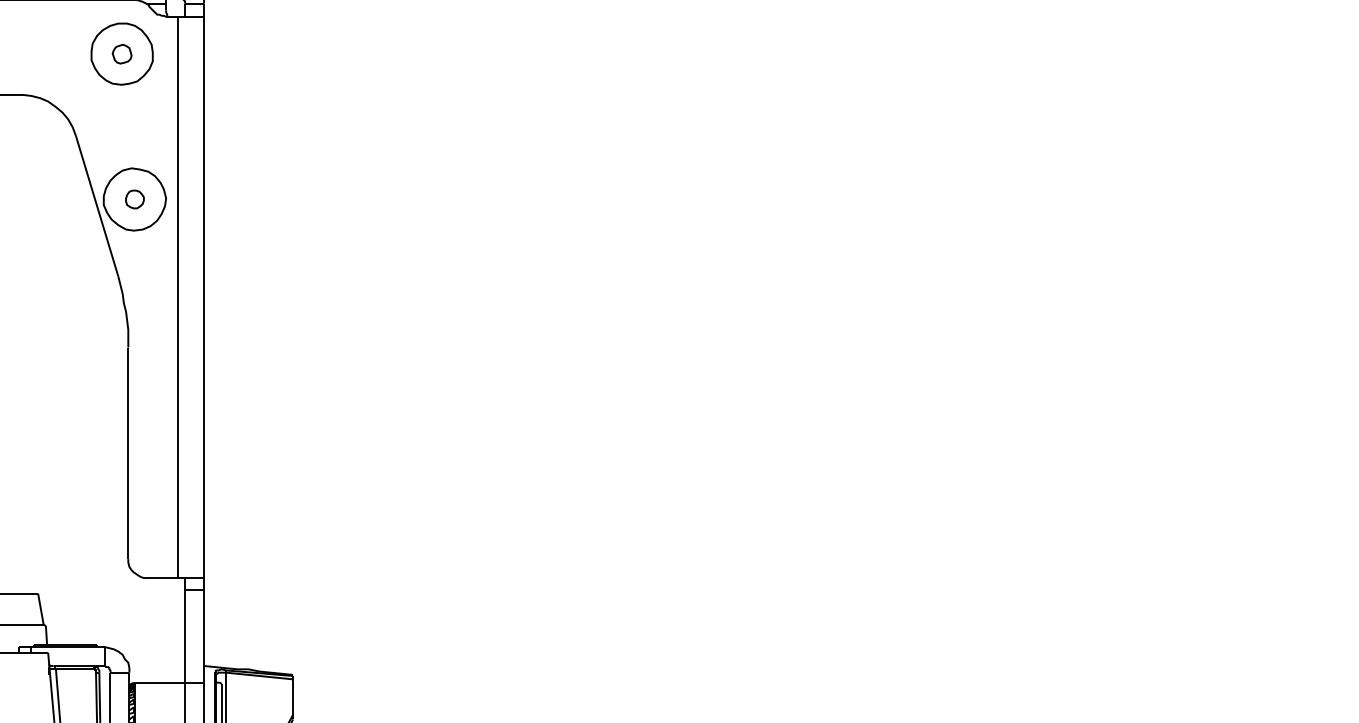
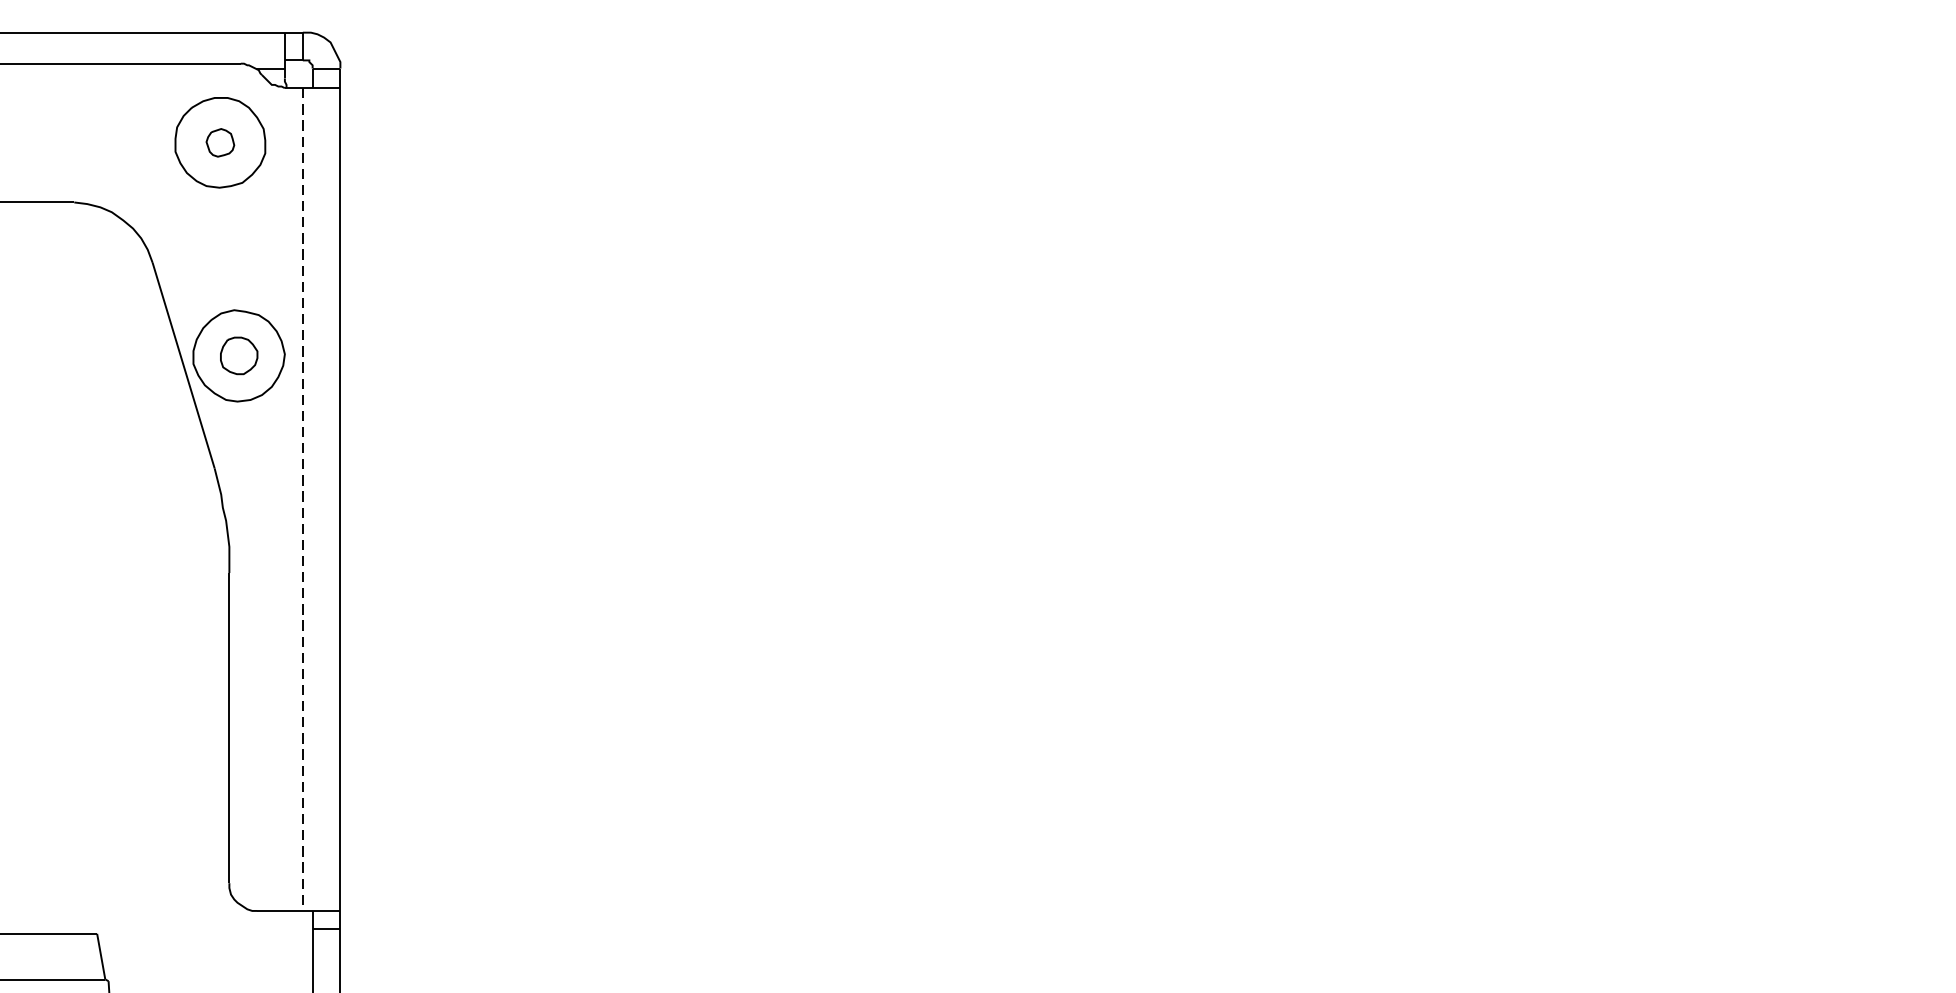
part: (134, 199) -> (238, 355), size x1.4
line: (178, 297) -> (302, 499), solid -> dashed

